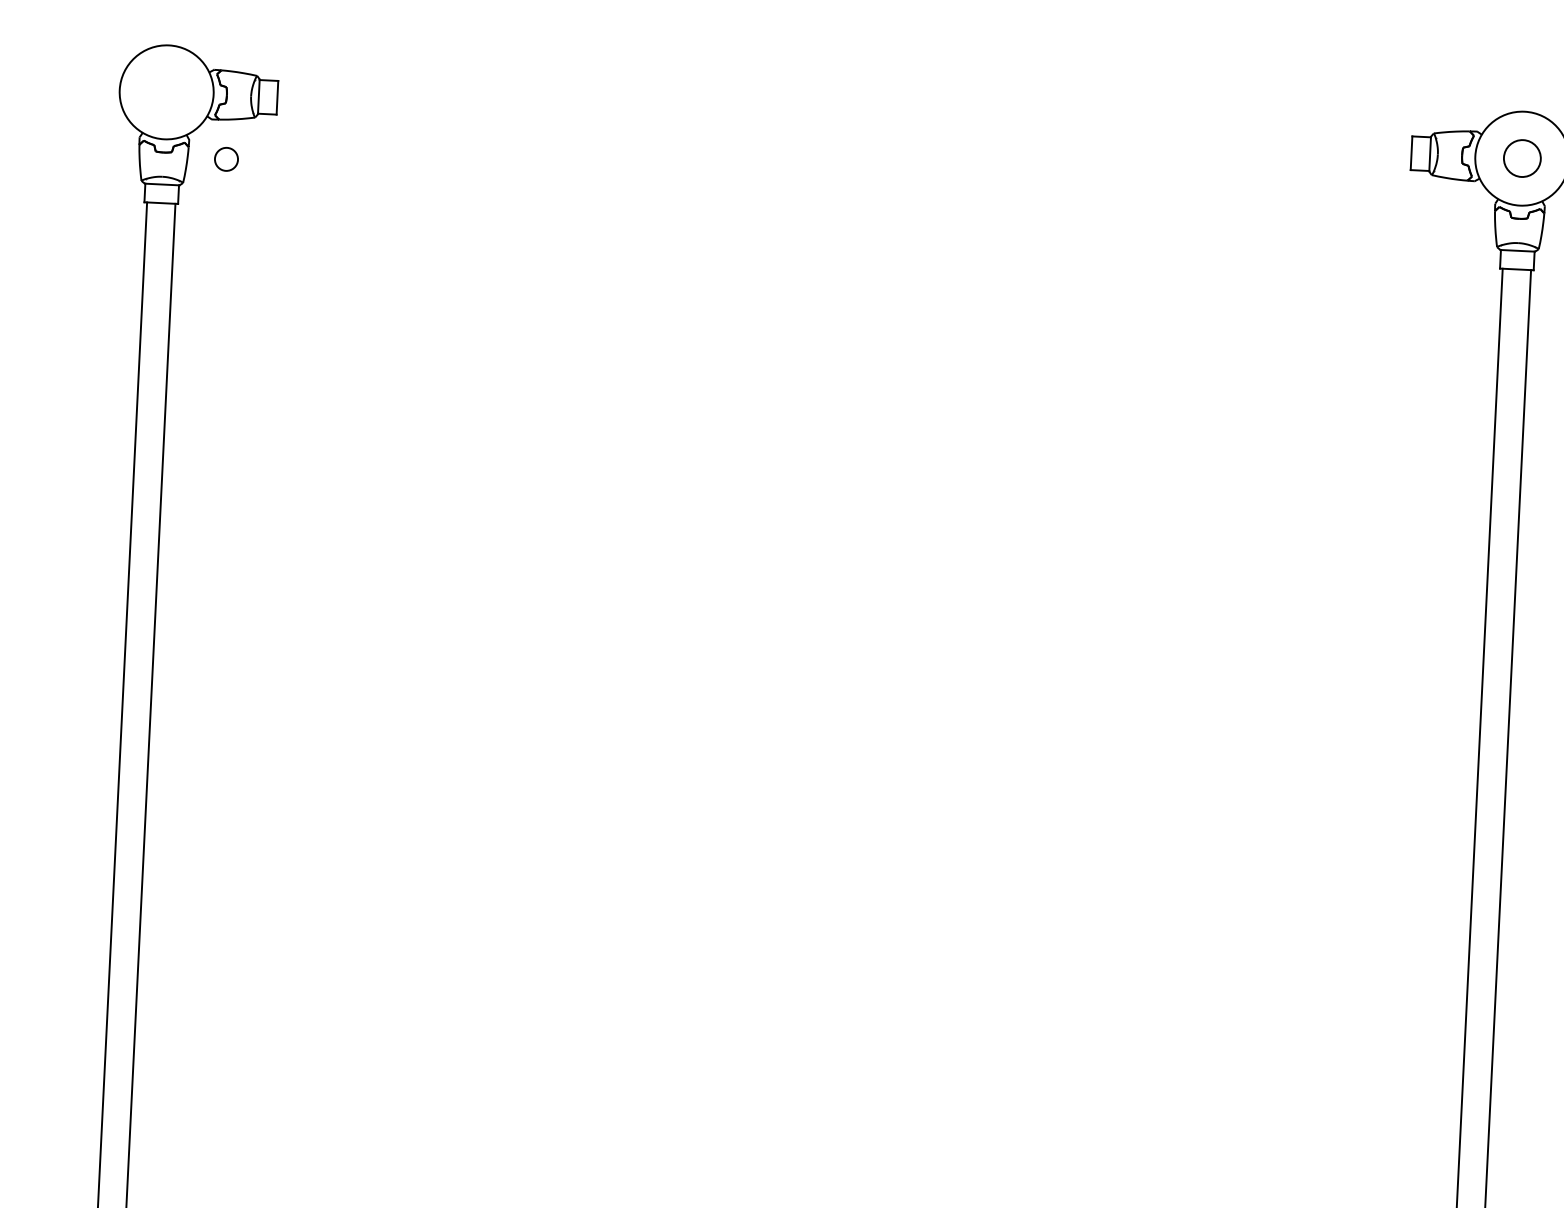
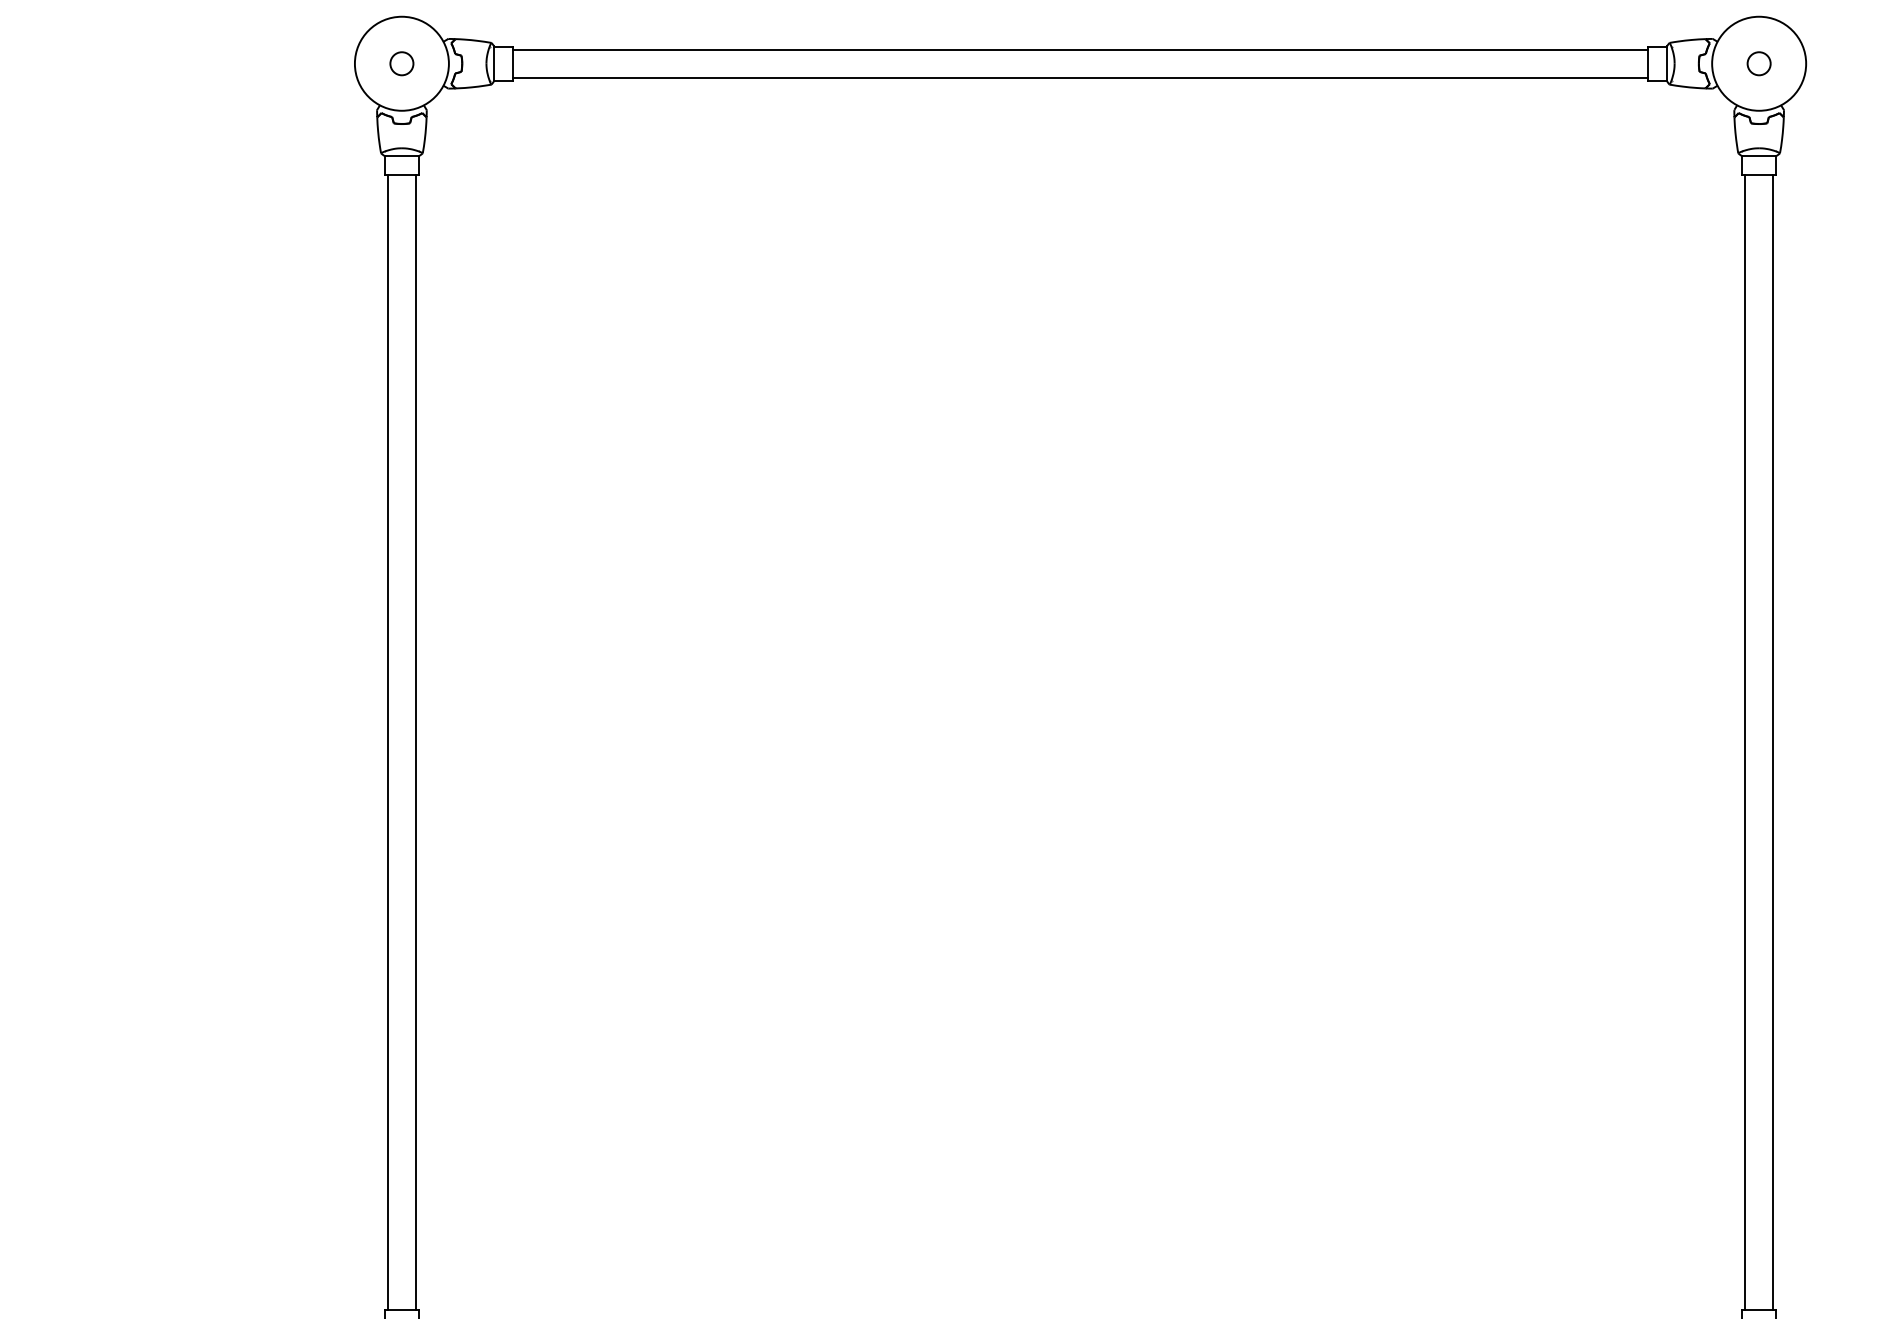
line: (845, 111) -> (1080, 49), added
line: (843, 139) -> (1080, 77), added
circle: (1521, 158) -> (1758, 63), size x0.62
circle: (226, 159) -> (401, 63), moved

